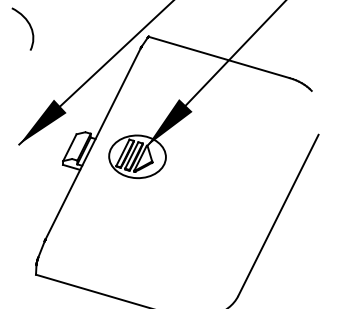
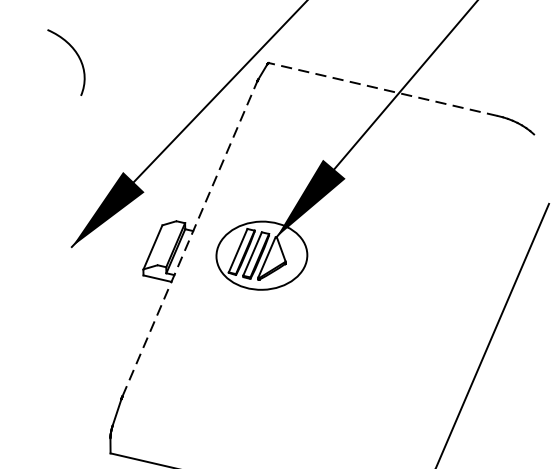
line: (218, 57) -> (382, 89), solid -> dashed
line: (93, 143) -> (190, 238), solid -> dashed

